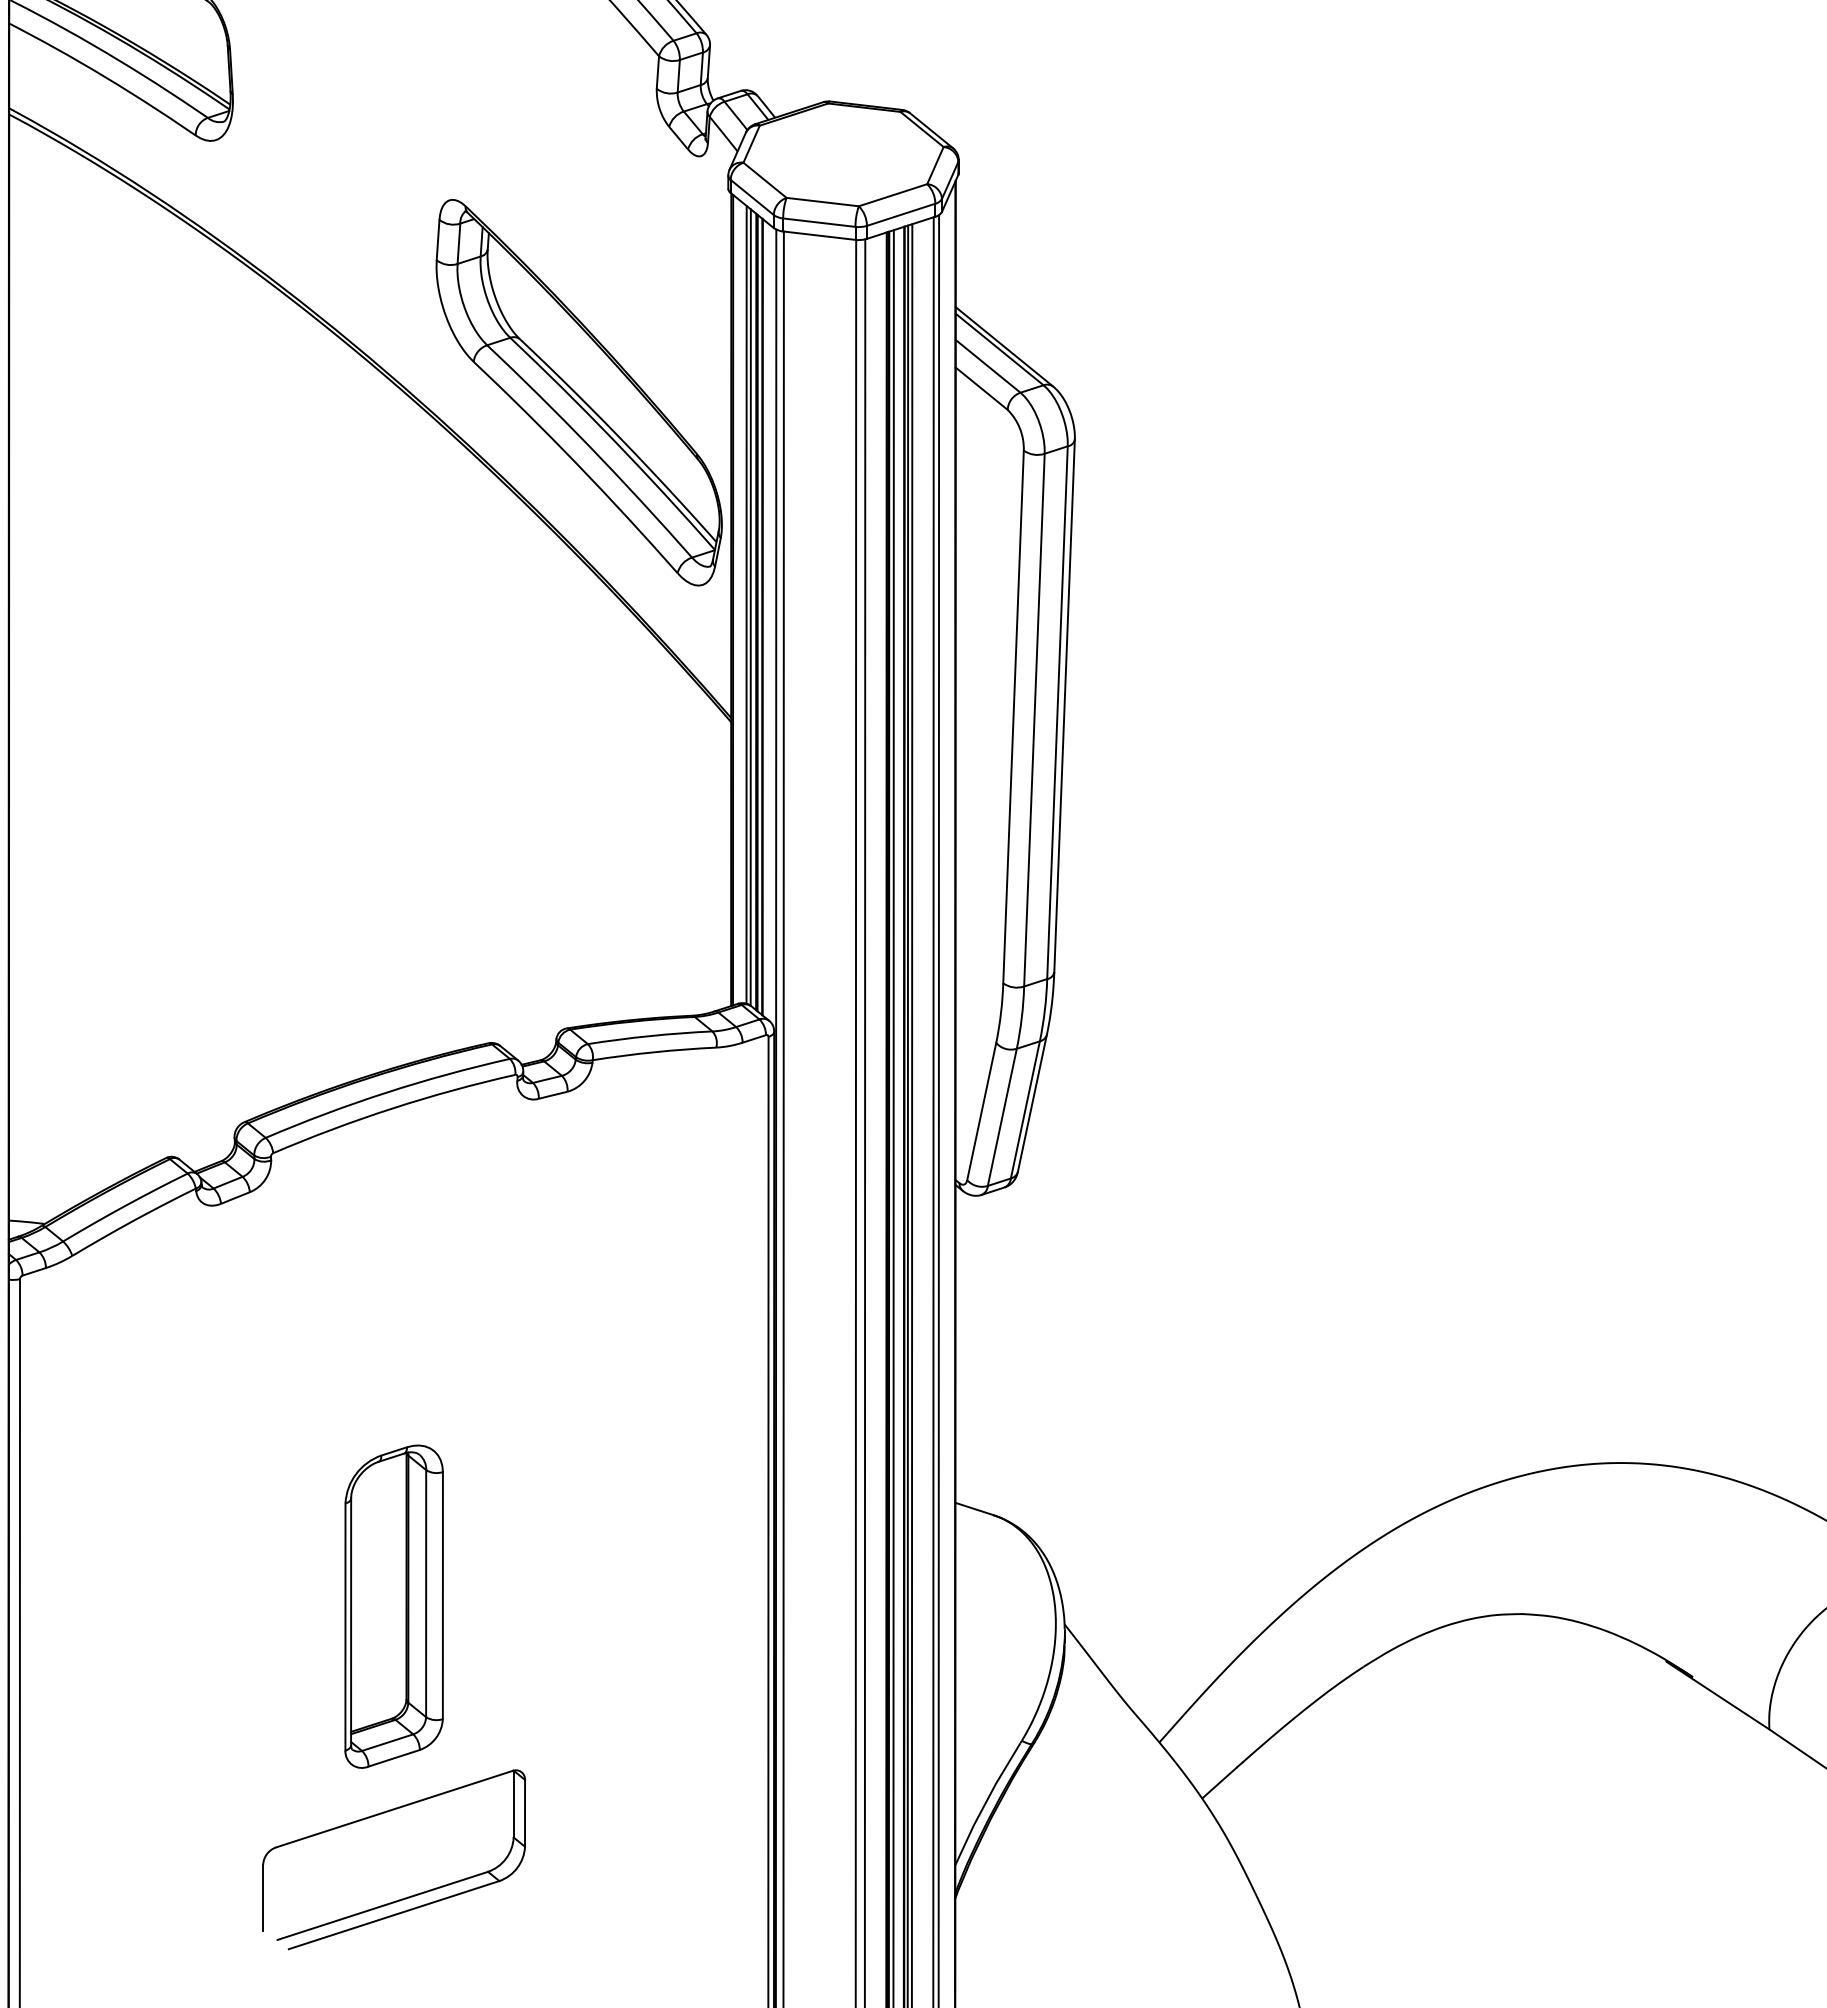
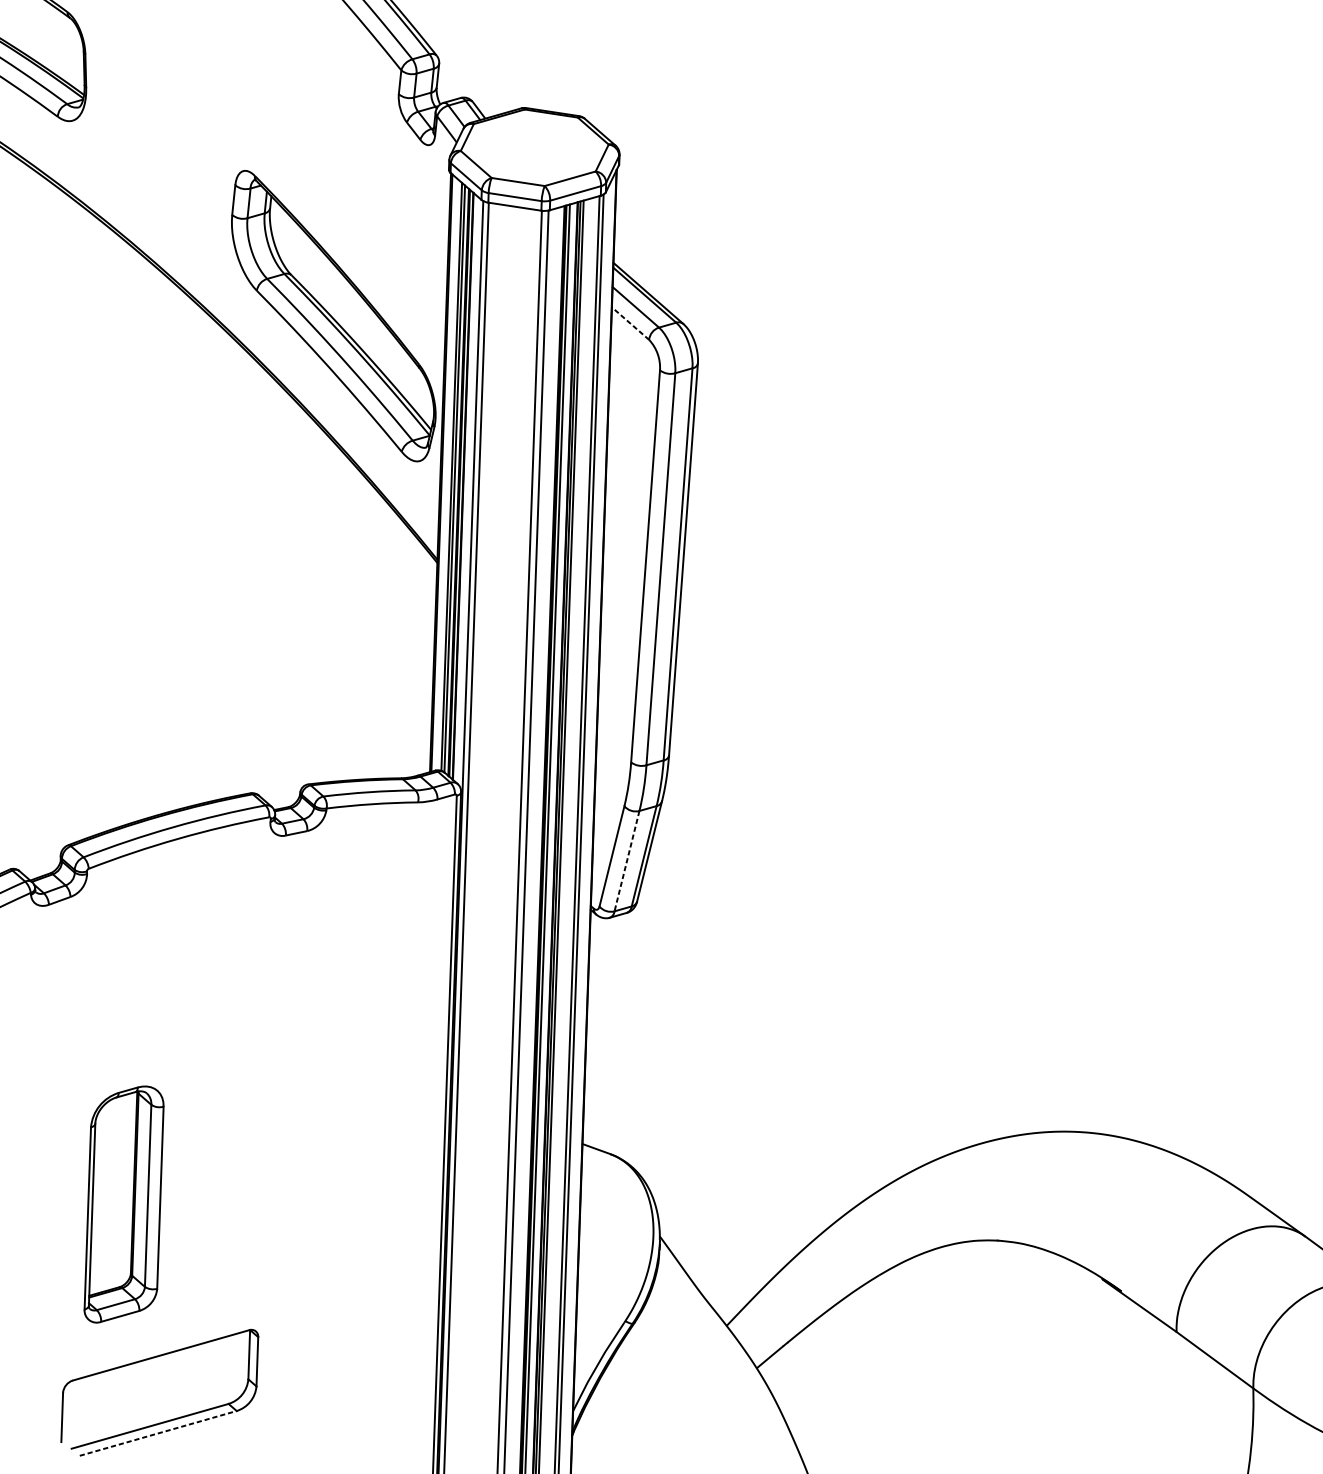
line: (981, 388) -> (630, 323), solid -> dashed
line: (1002, 1117) -> (627, 861), solid -> dashed
part: (393, 1606) -> (123, 1204), moved
line: (394, 1915) -> (158, 1433), solid -> dashed

